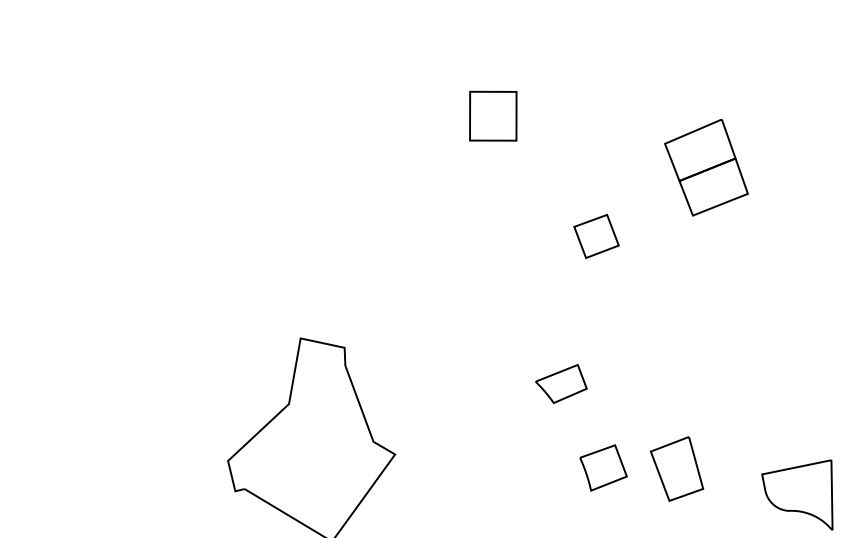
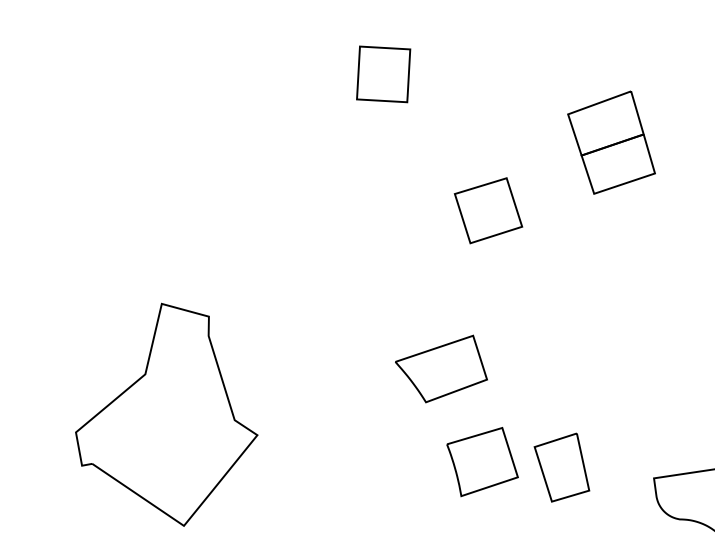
part: (596, 236) -> (488, 210), size x1.43
part: (561, 383) -> (441, 368), size x1.67
part: (603, 467) -> (482, 461), size x1.43

